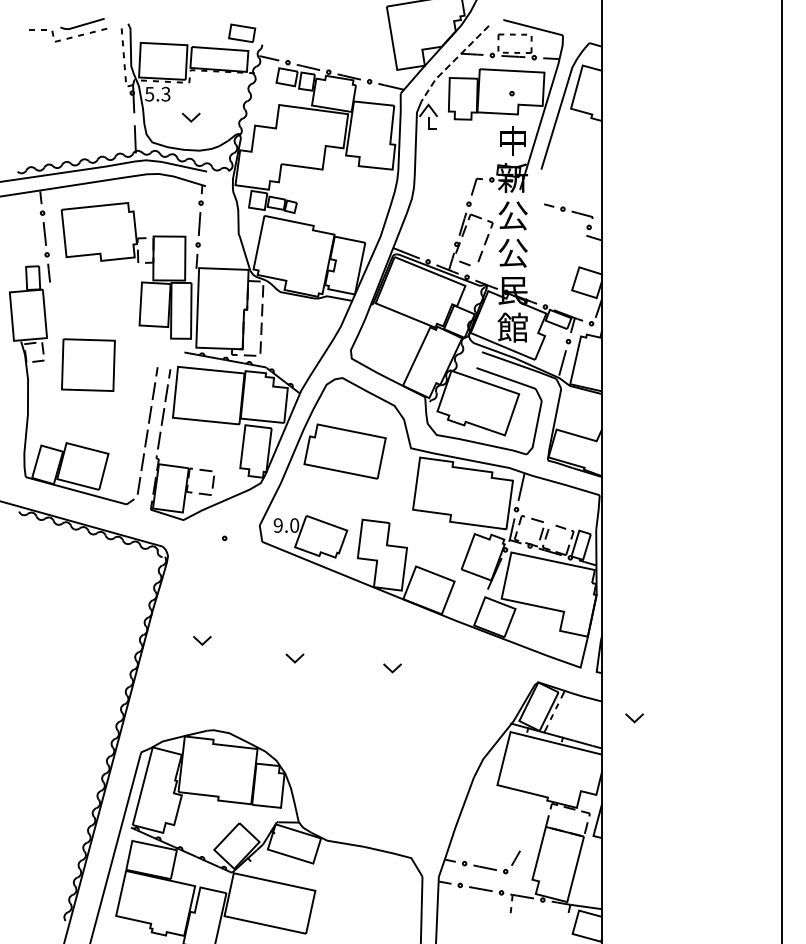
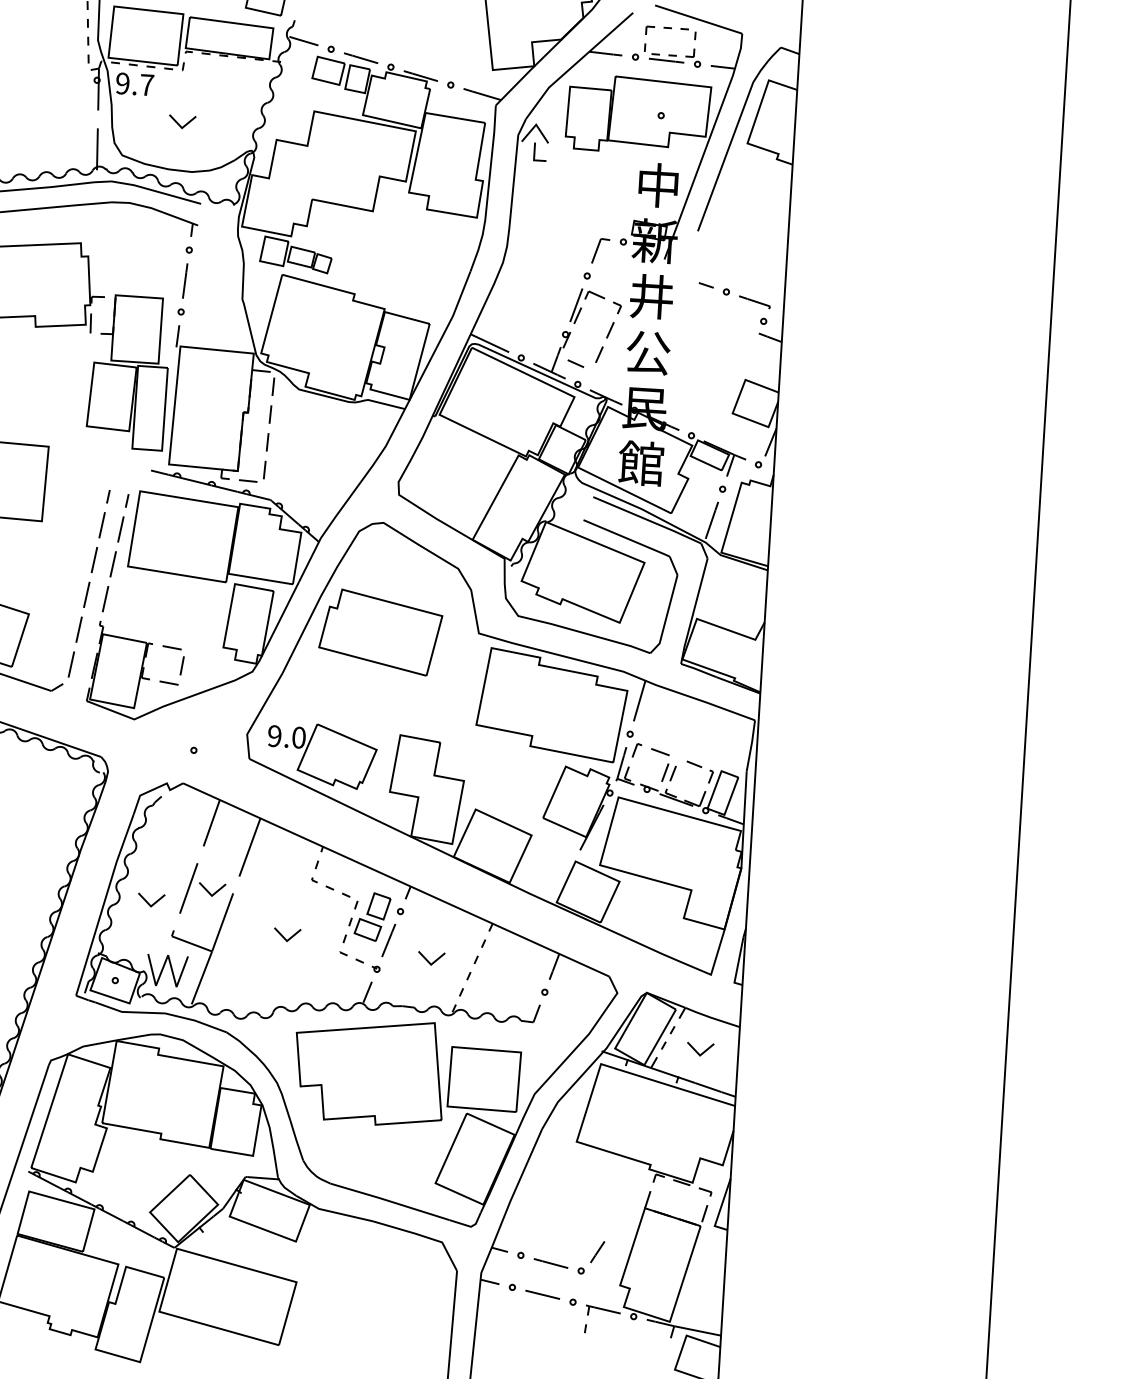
line: (452, 62) -> (575, 63), dashed -> solid
text: (157, 93) -> (134, 83), 5.3 -> 9.7
text: (512, 215) -> (650, 296), 公 -> 井
part: (337, 703) -> (346, 1005), added
part: (634, 718) -> (700, 1049), moved

